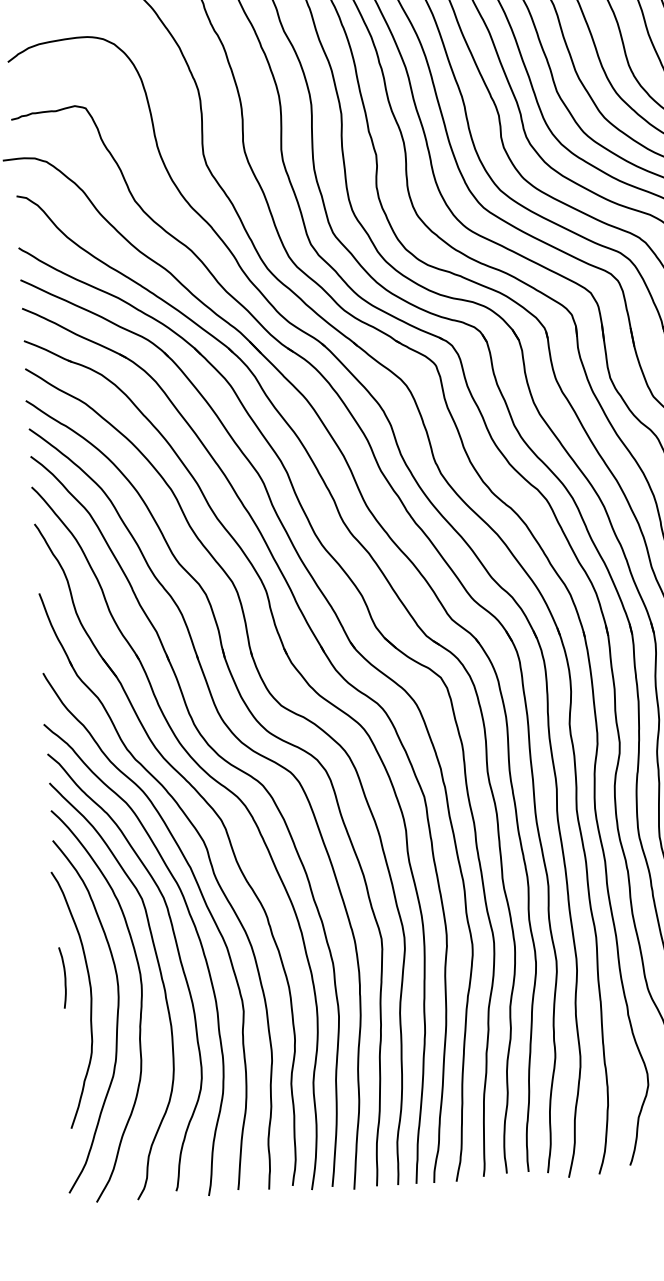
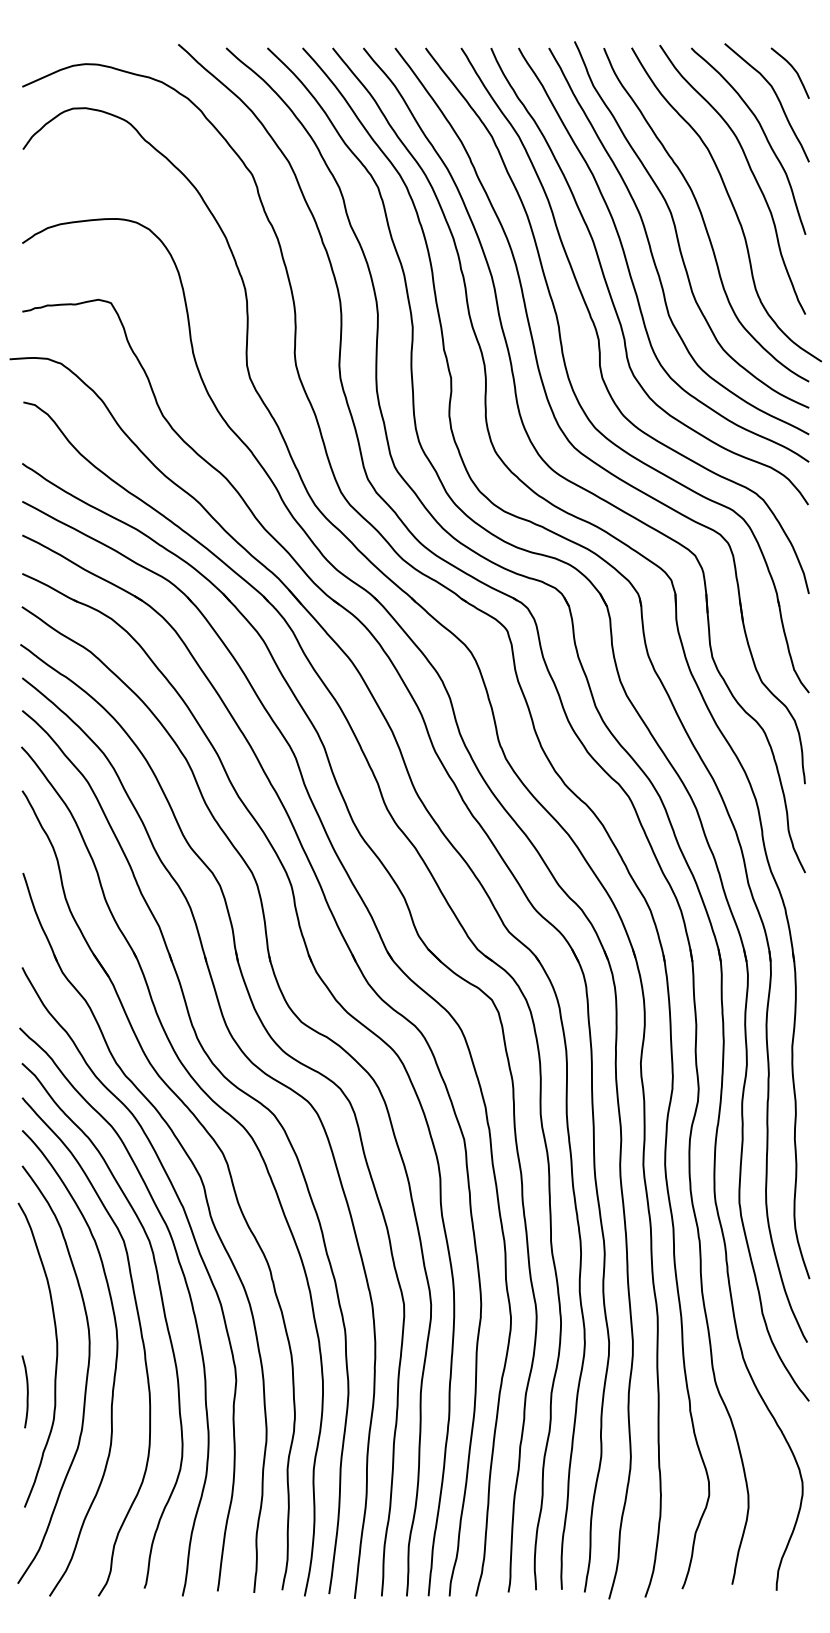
curve: (64, 976) -> (26, 1390), moved

